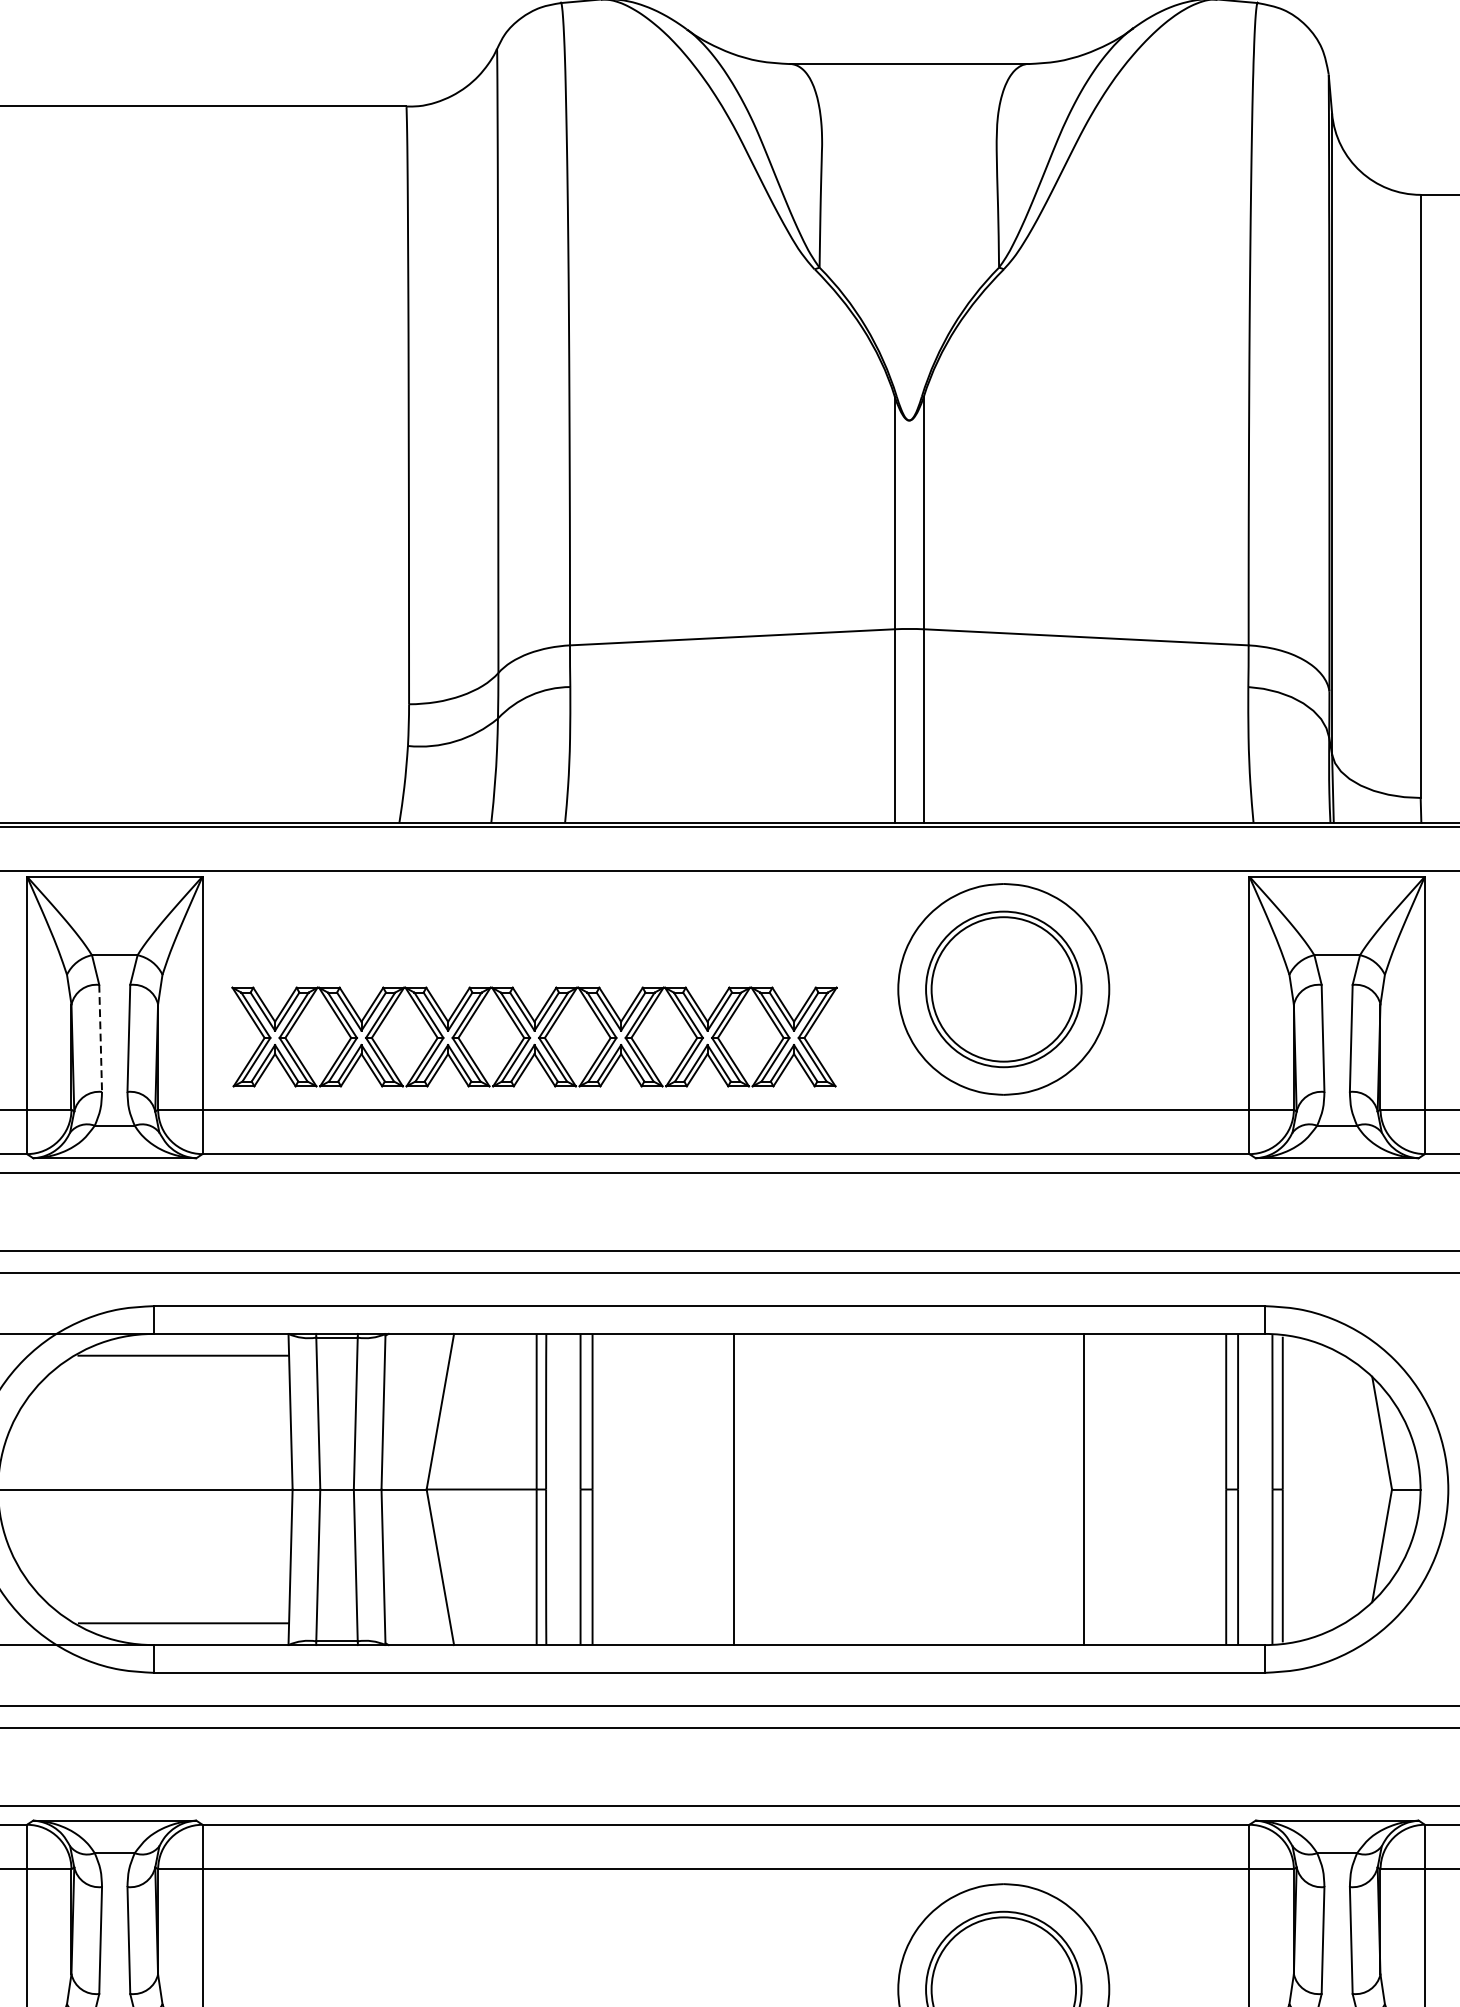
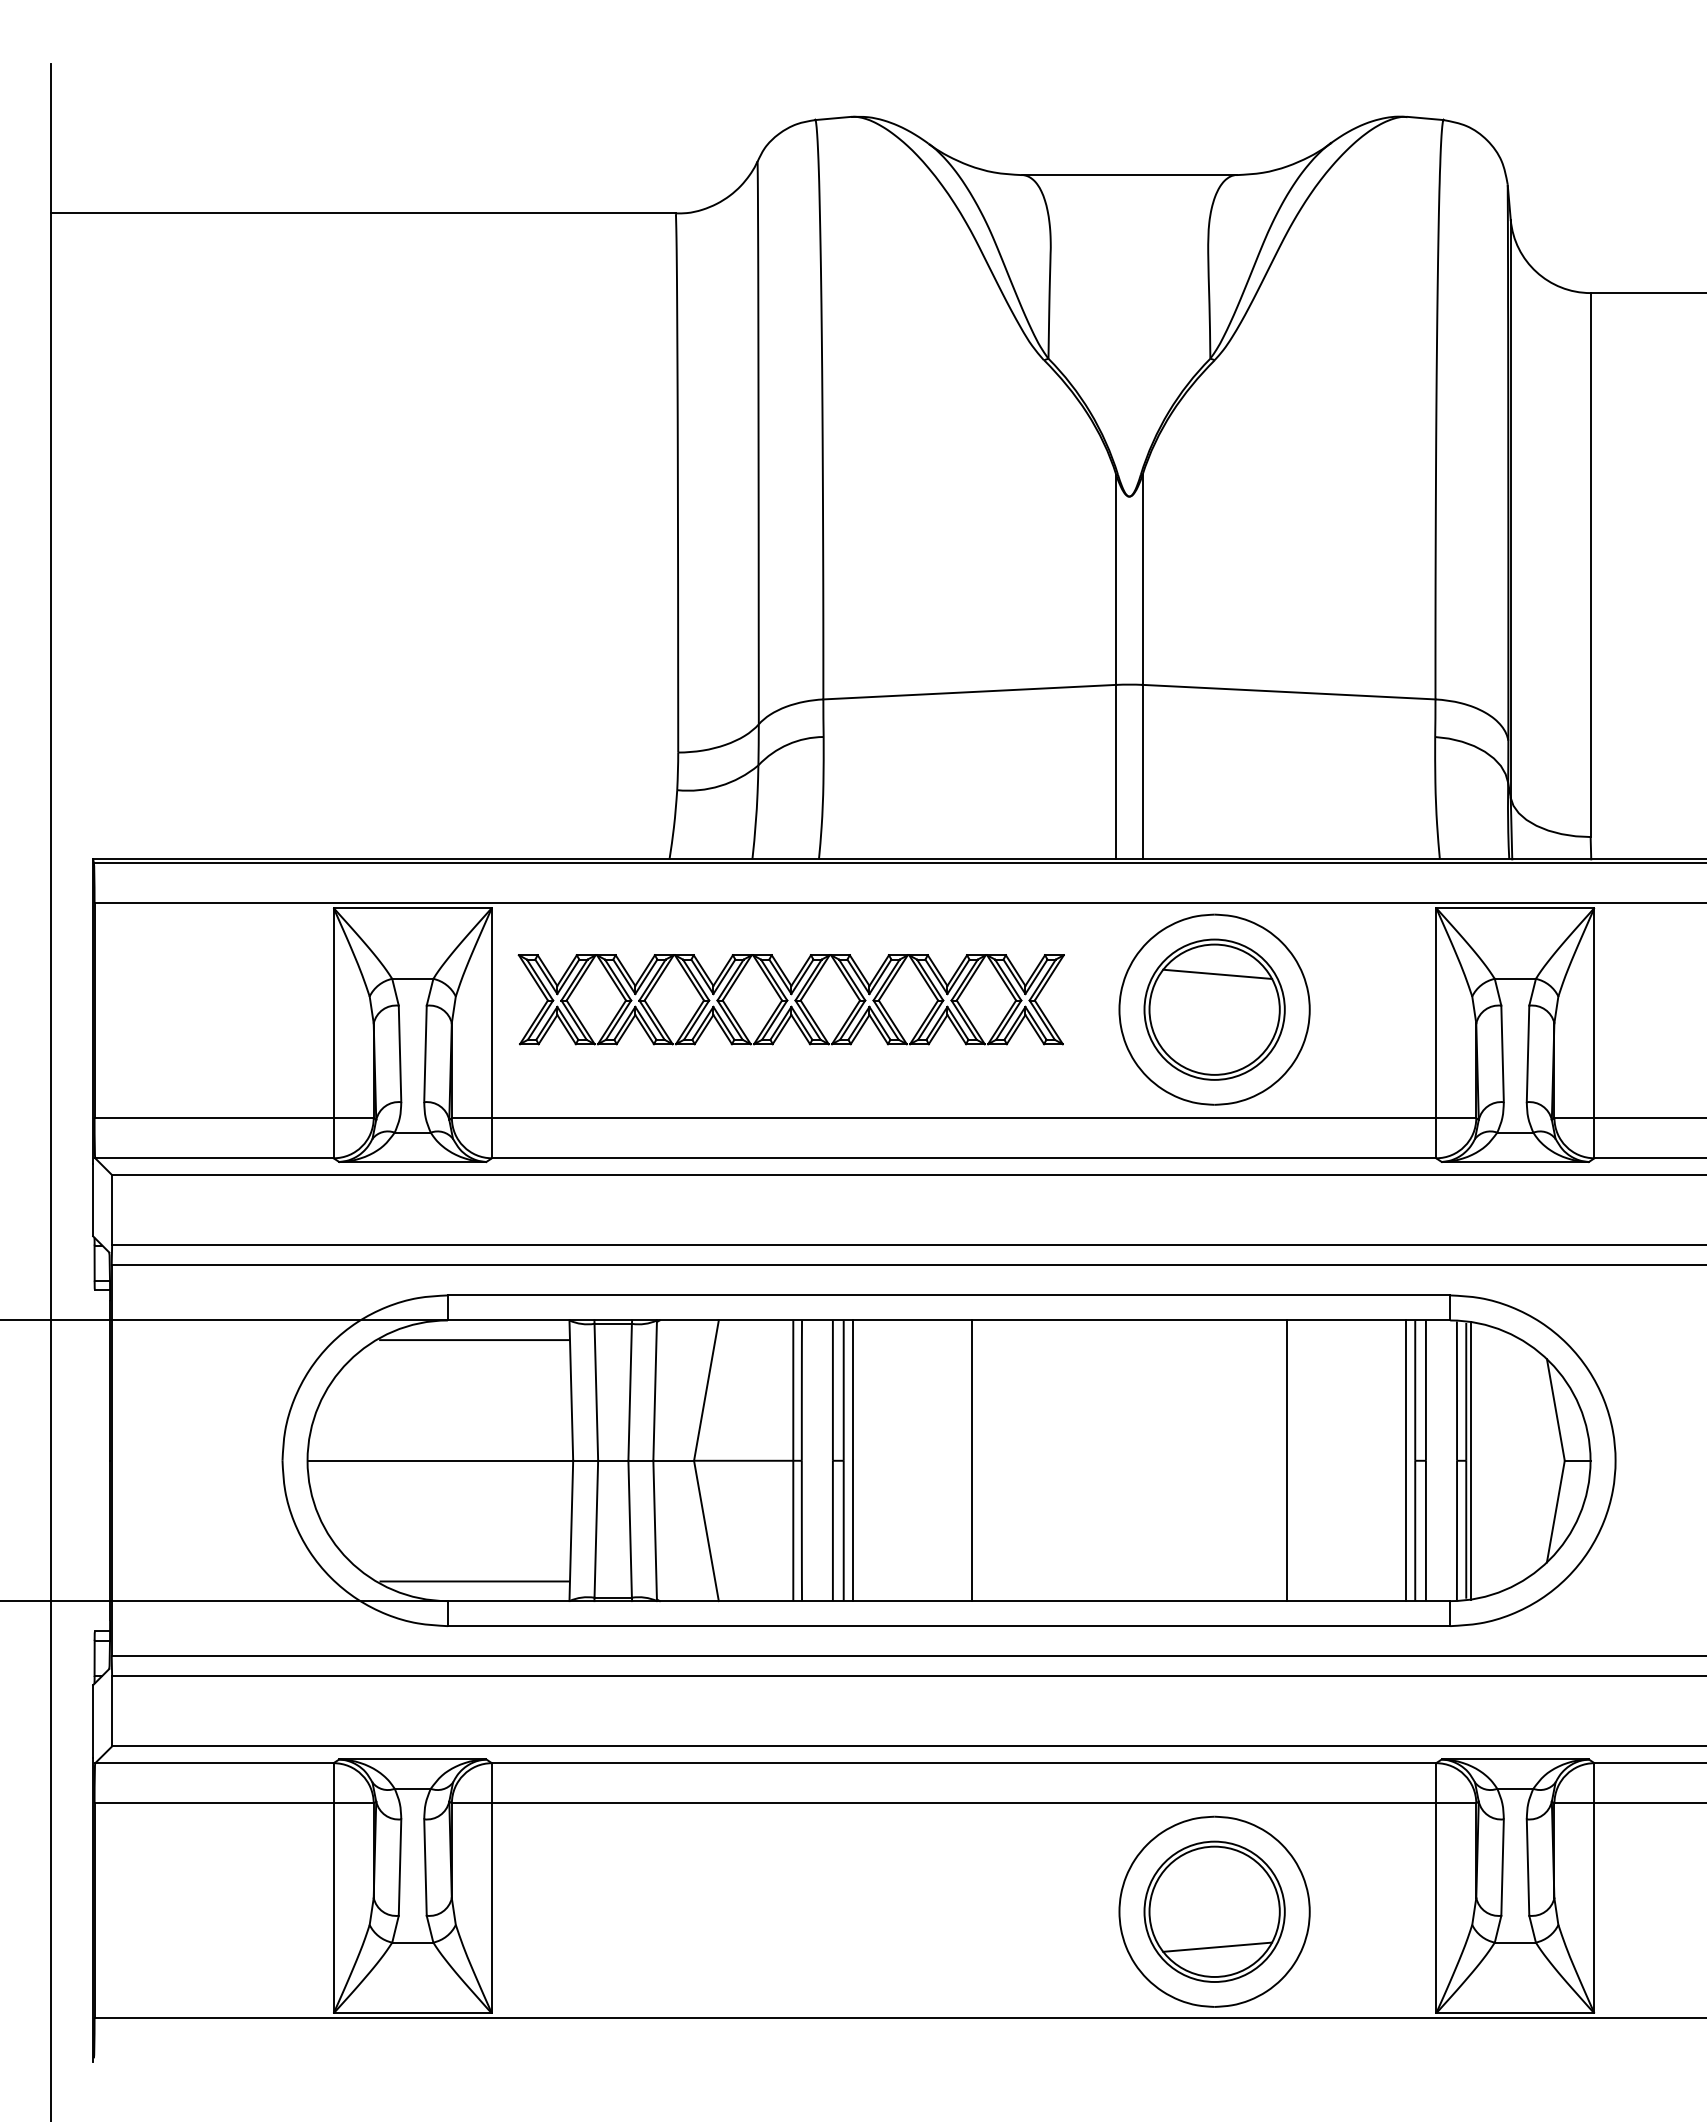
line: (1006, 949) -> (1217, 973), added
part: (533, 1036) -> (790, 999), moved
line: (101, 1039) -> (400, 1054), dashed -> solid
line: (602, 1489) -> (852, 1460), added
line: (1216, 1489) -> (1406, 1460), added
line: (1287, 1489) -> (1470, 1460), added

